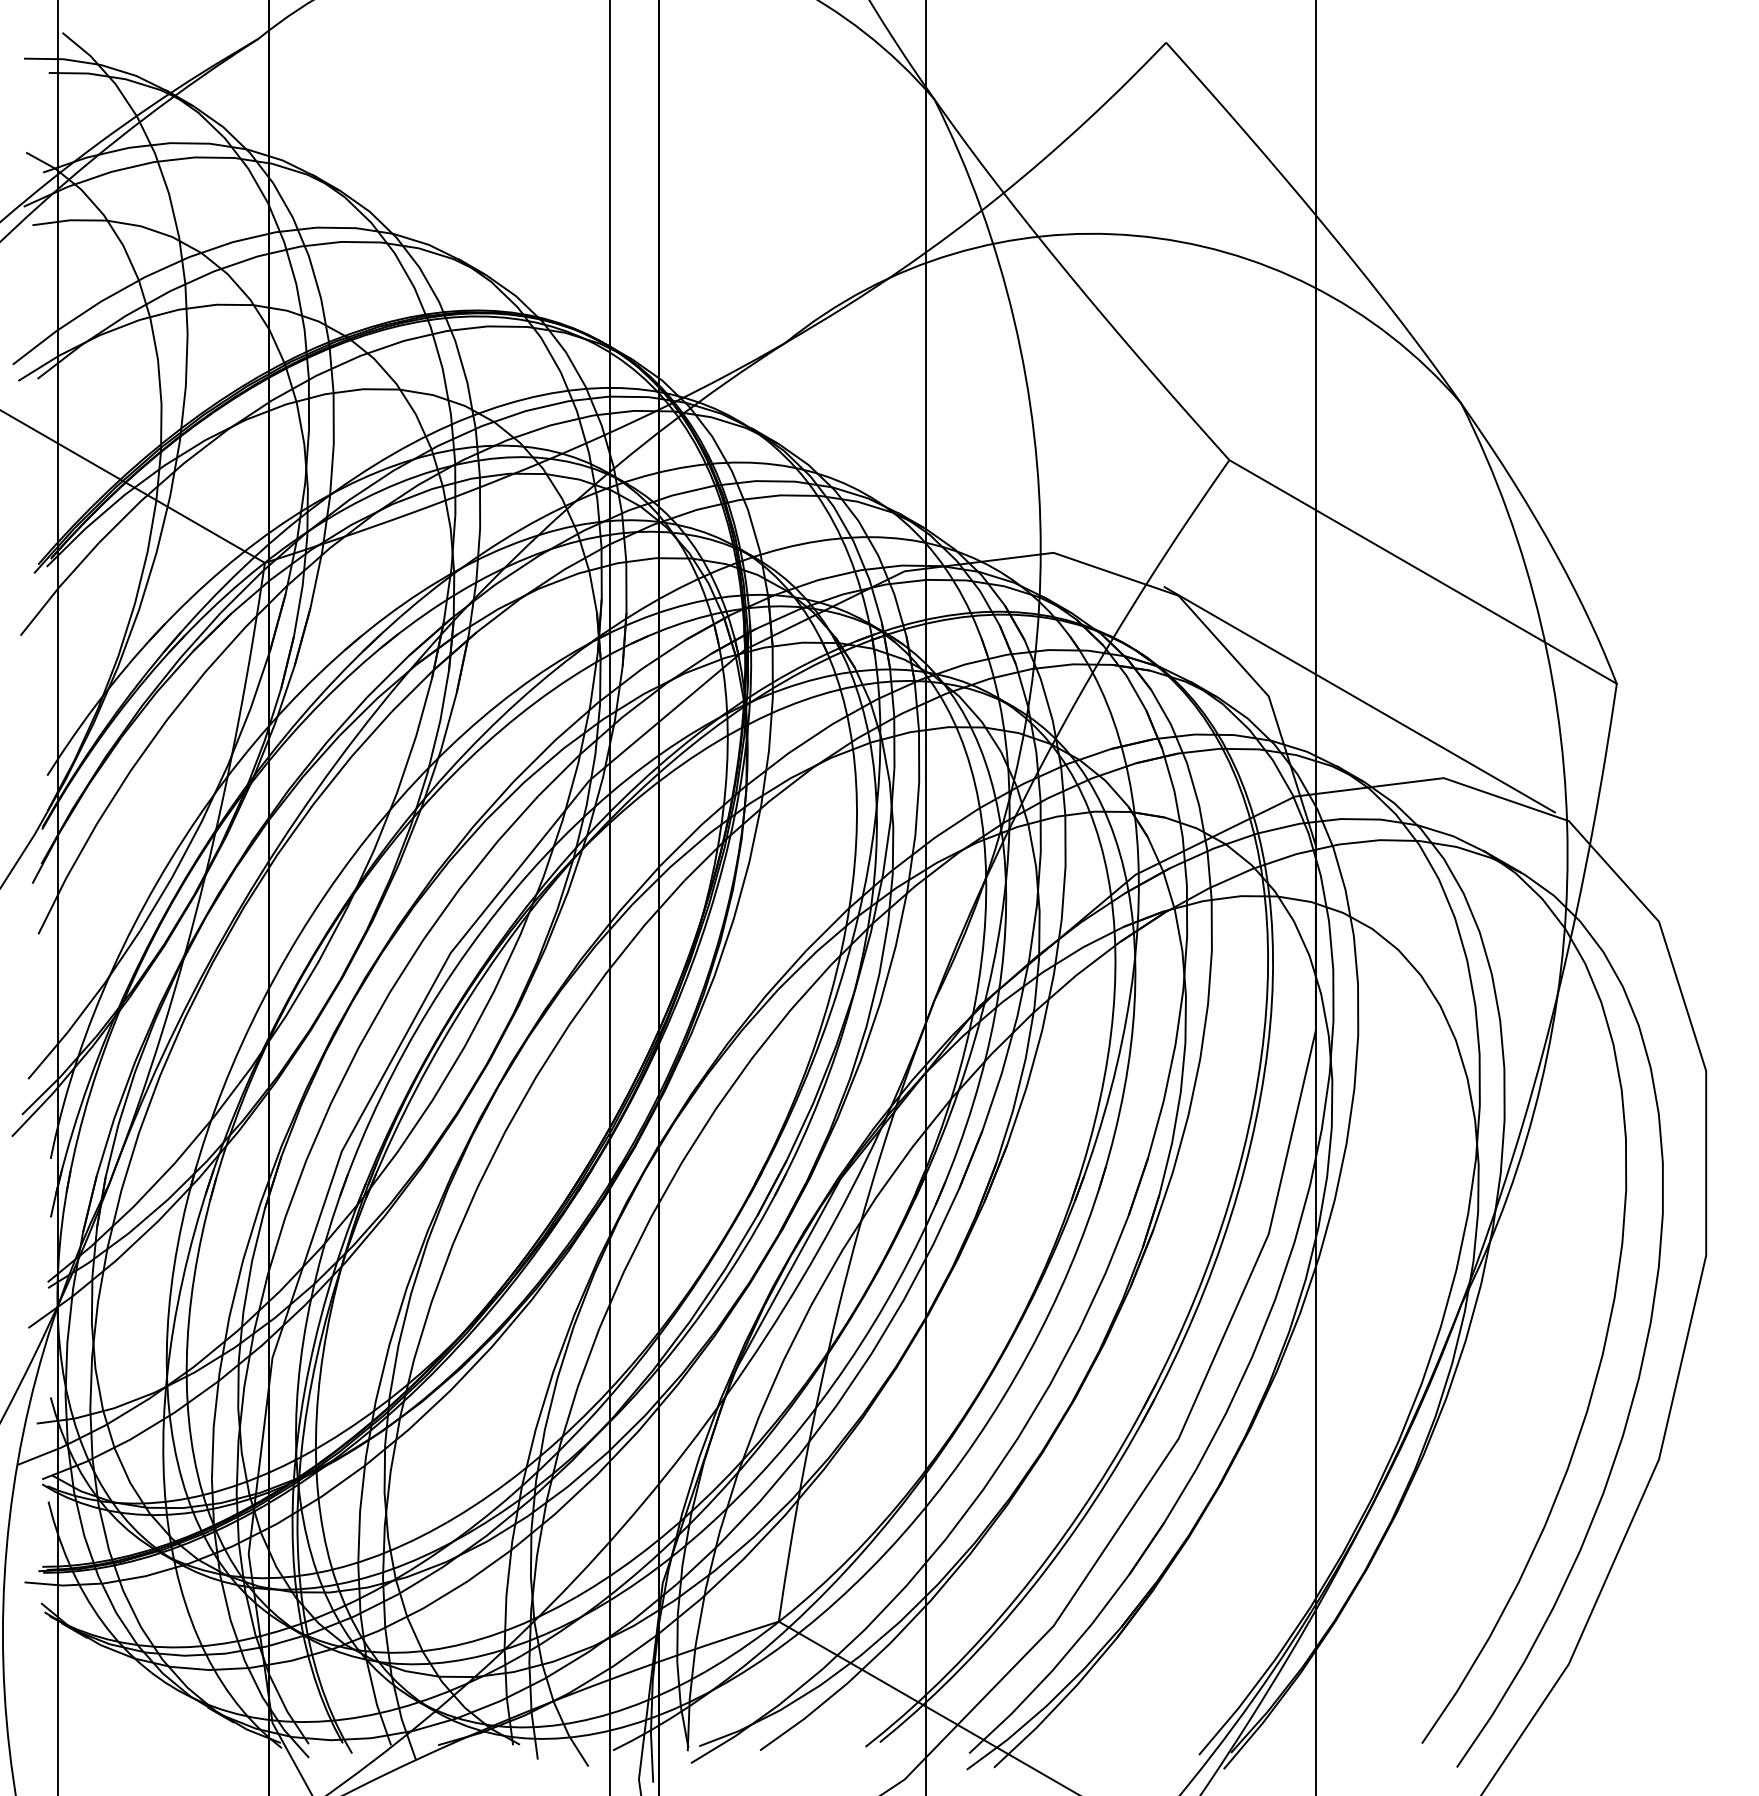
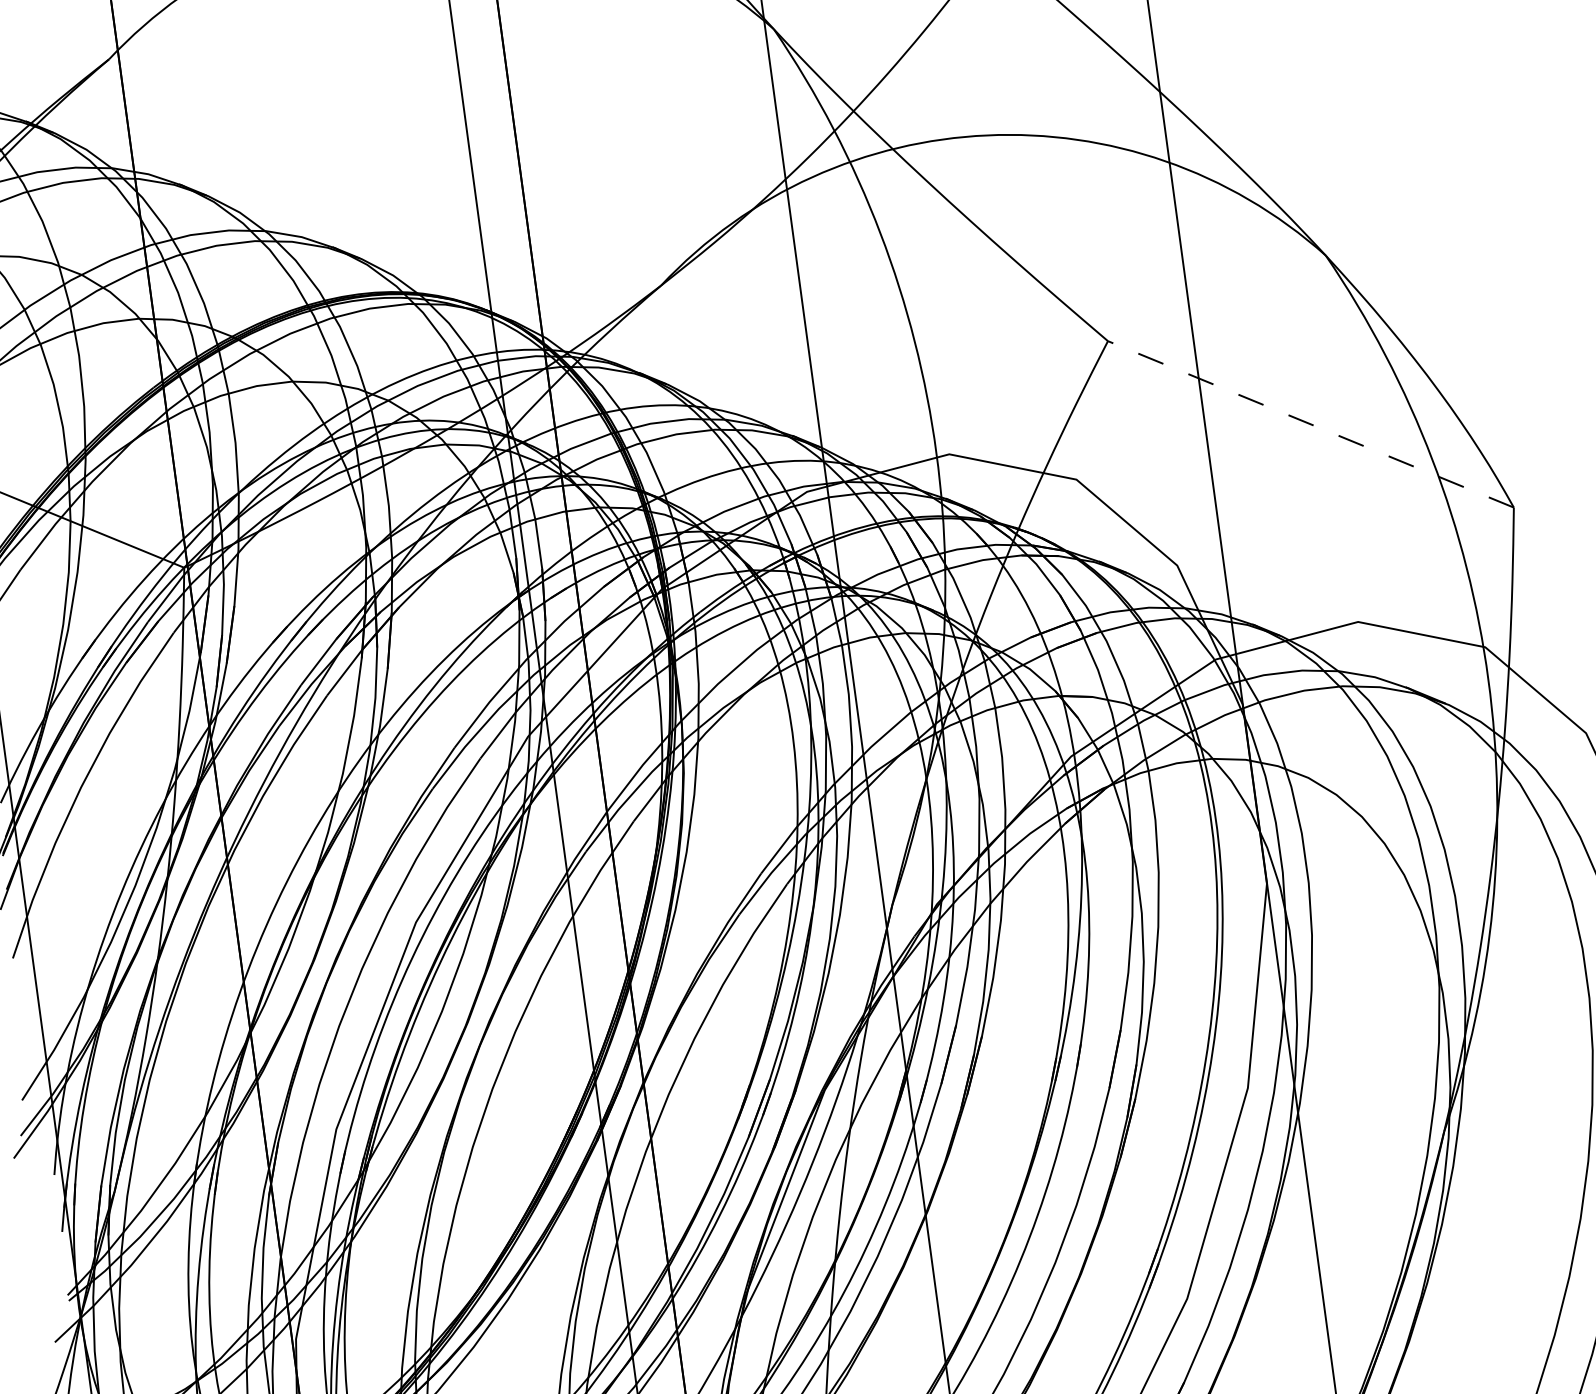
line: (1423, 572) -> (1311, 424), solid -> dashed
line: (1359, 699) -> (1265, 556), removed

